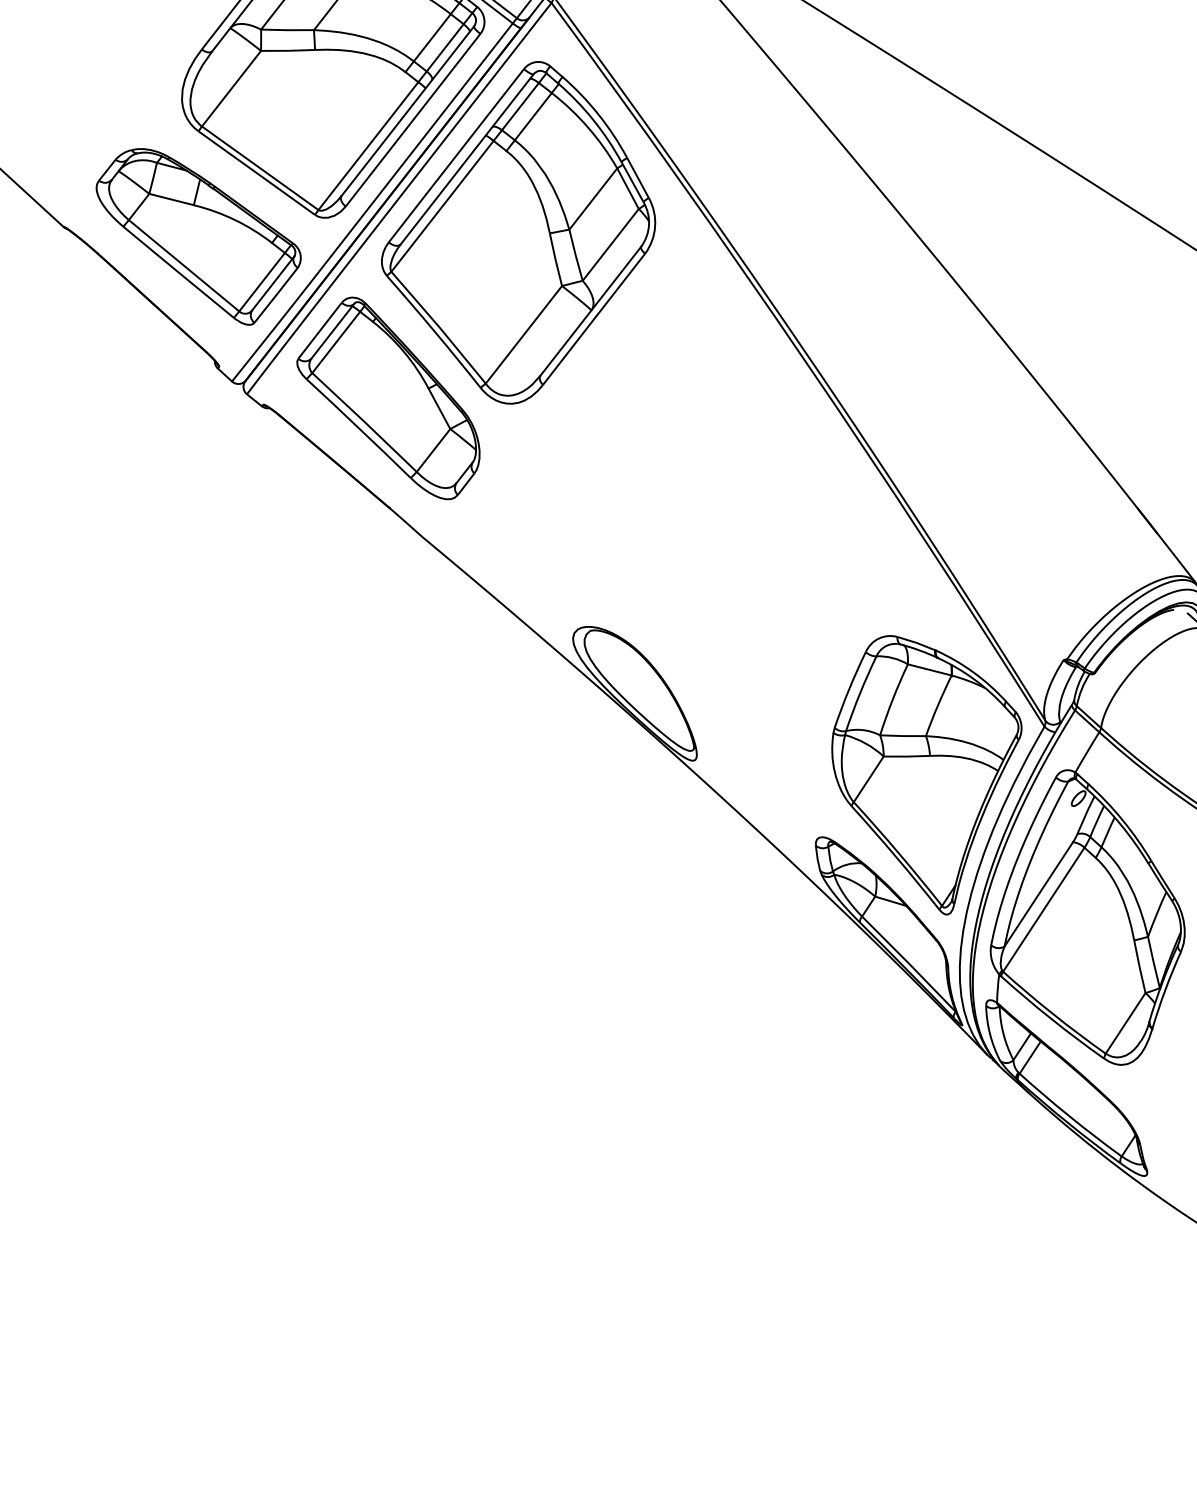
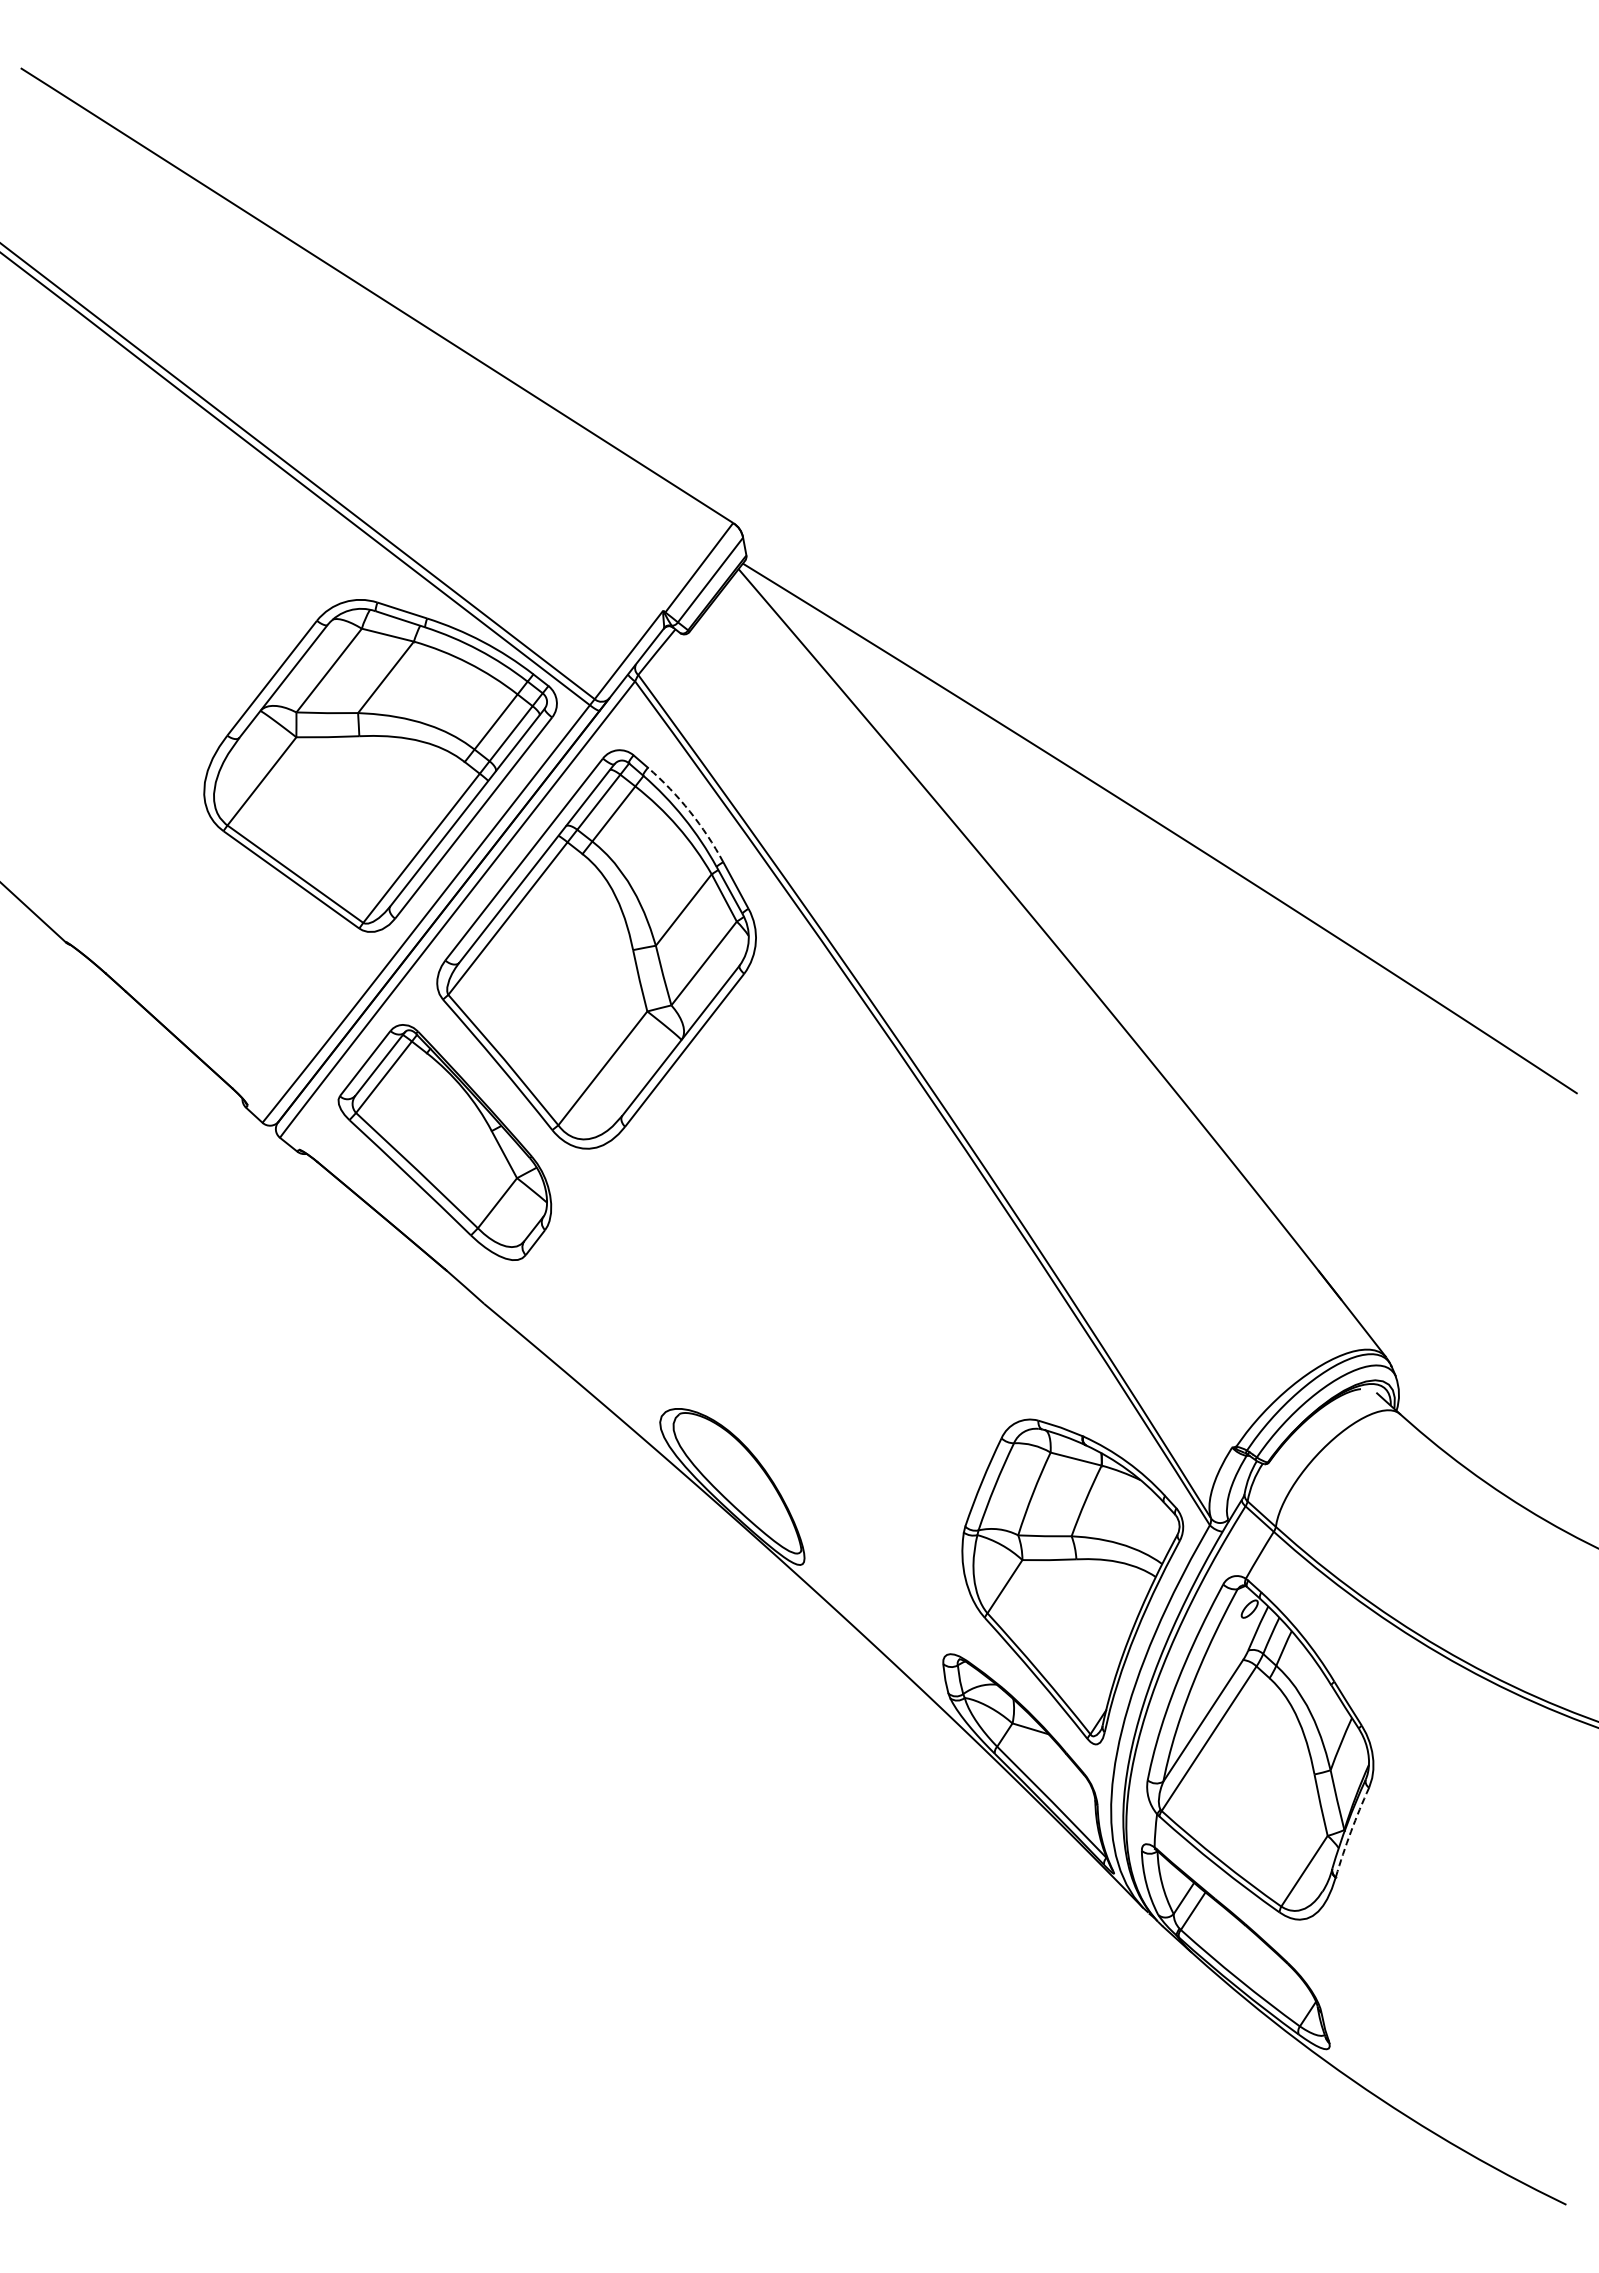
arc: (598, 114) -> (689, 811), solid -> dashed
part: (198, 236) -> (223, 953), removed
arc: (1165, 989) -> (1350, 1831), solid -> dashed

